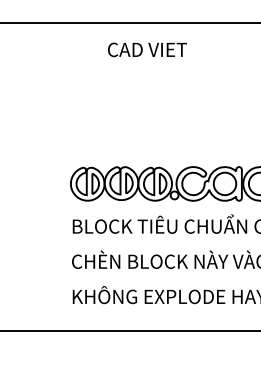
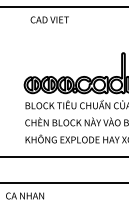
text: (146, 48) -> (49, 19), moved

